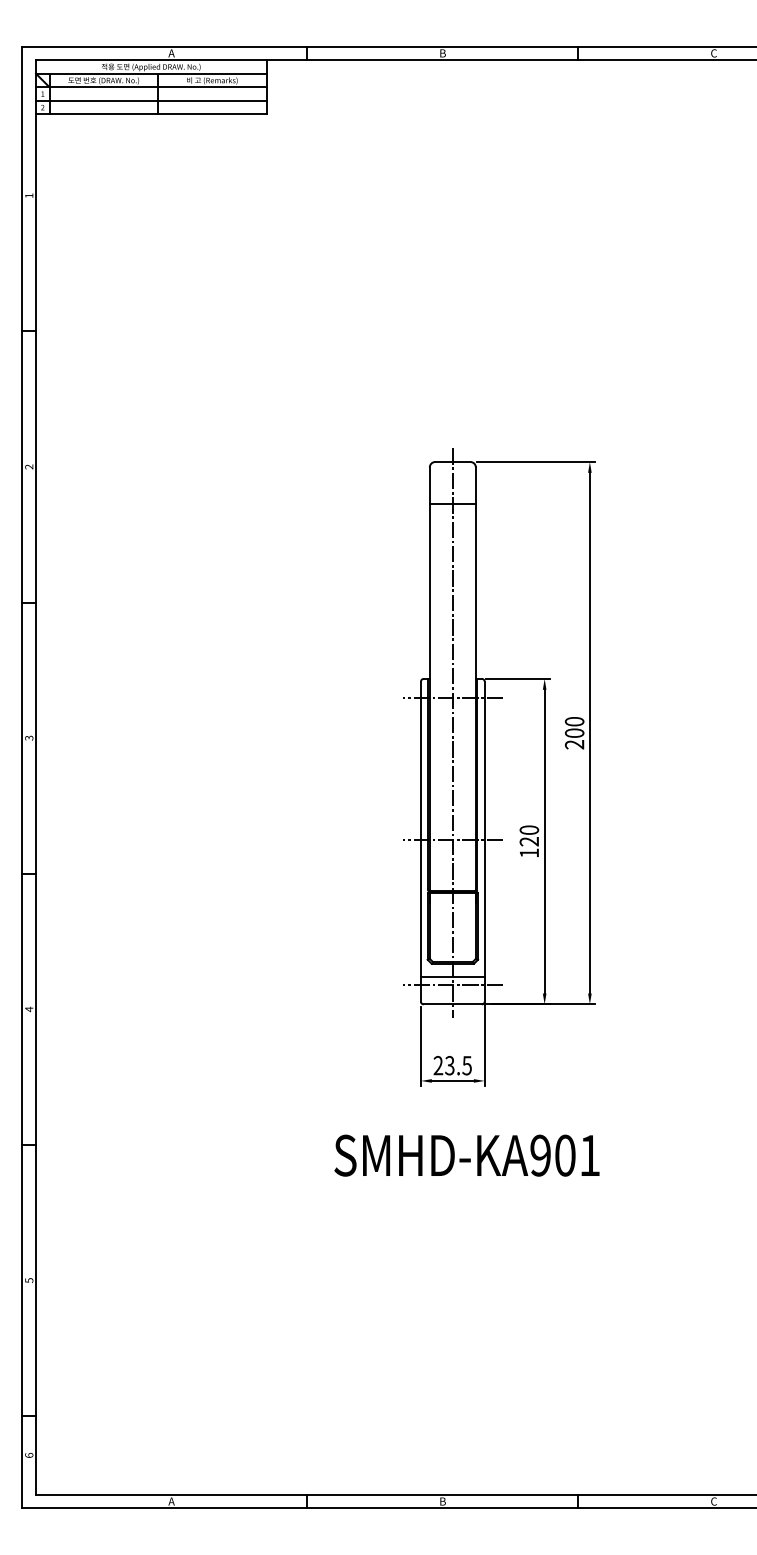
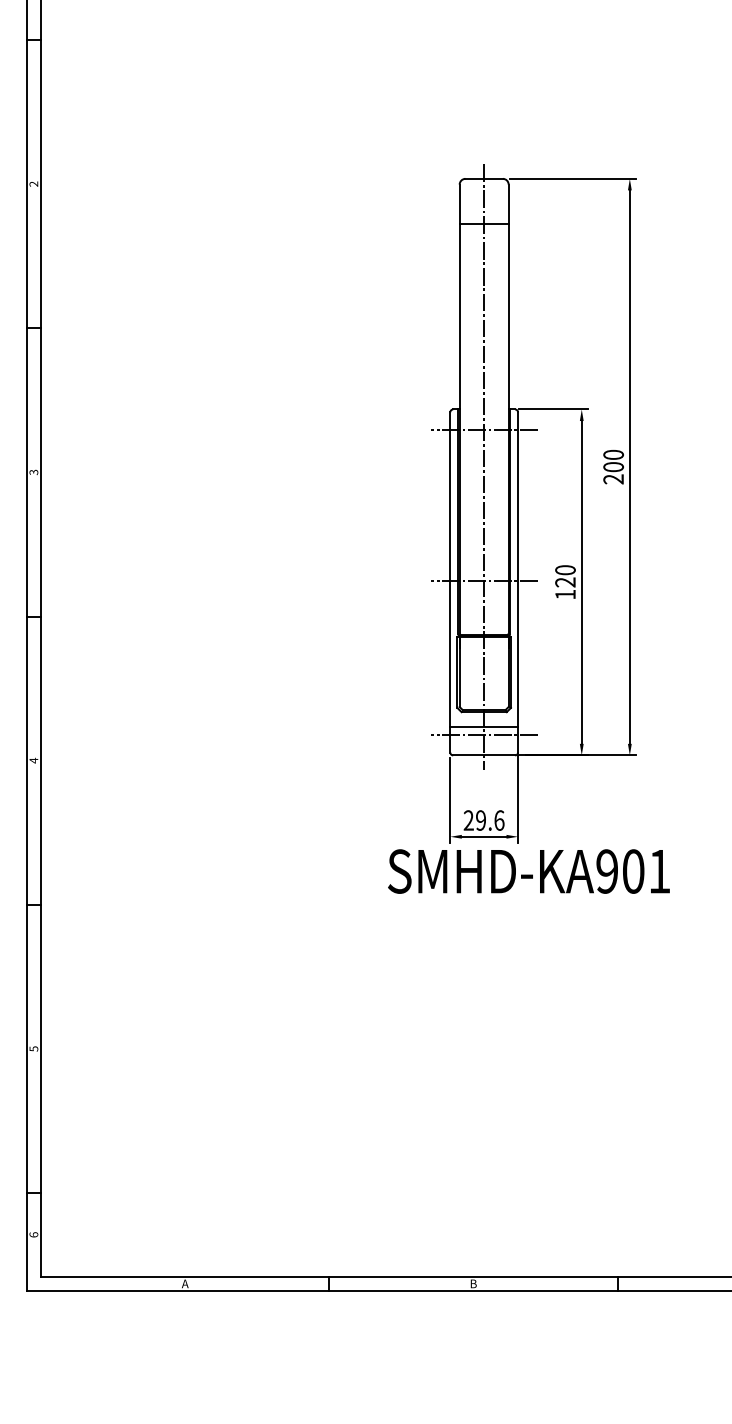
text: (458, 1065) -> (490, 820), 23.5 -> 29.6
text: (466, 1155) -> (528, 871), moved

